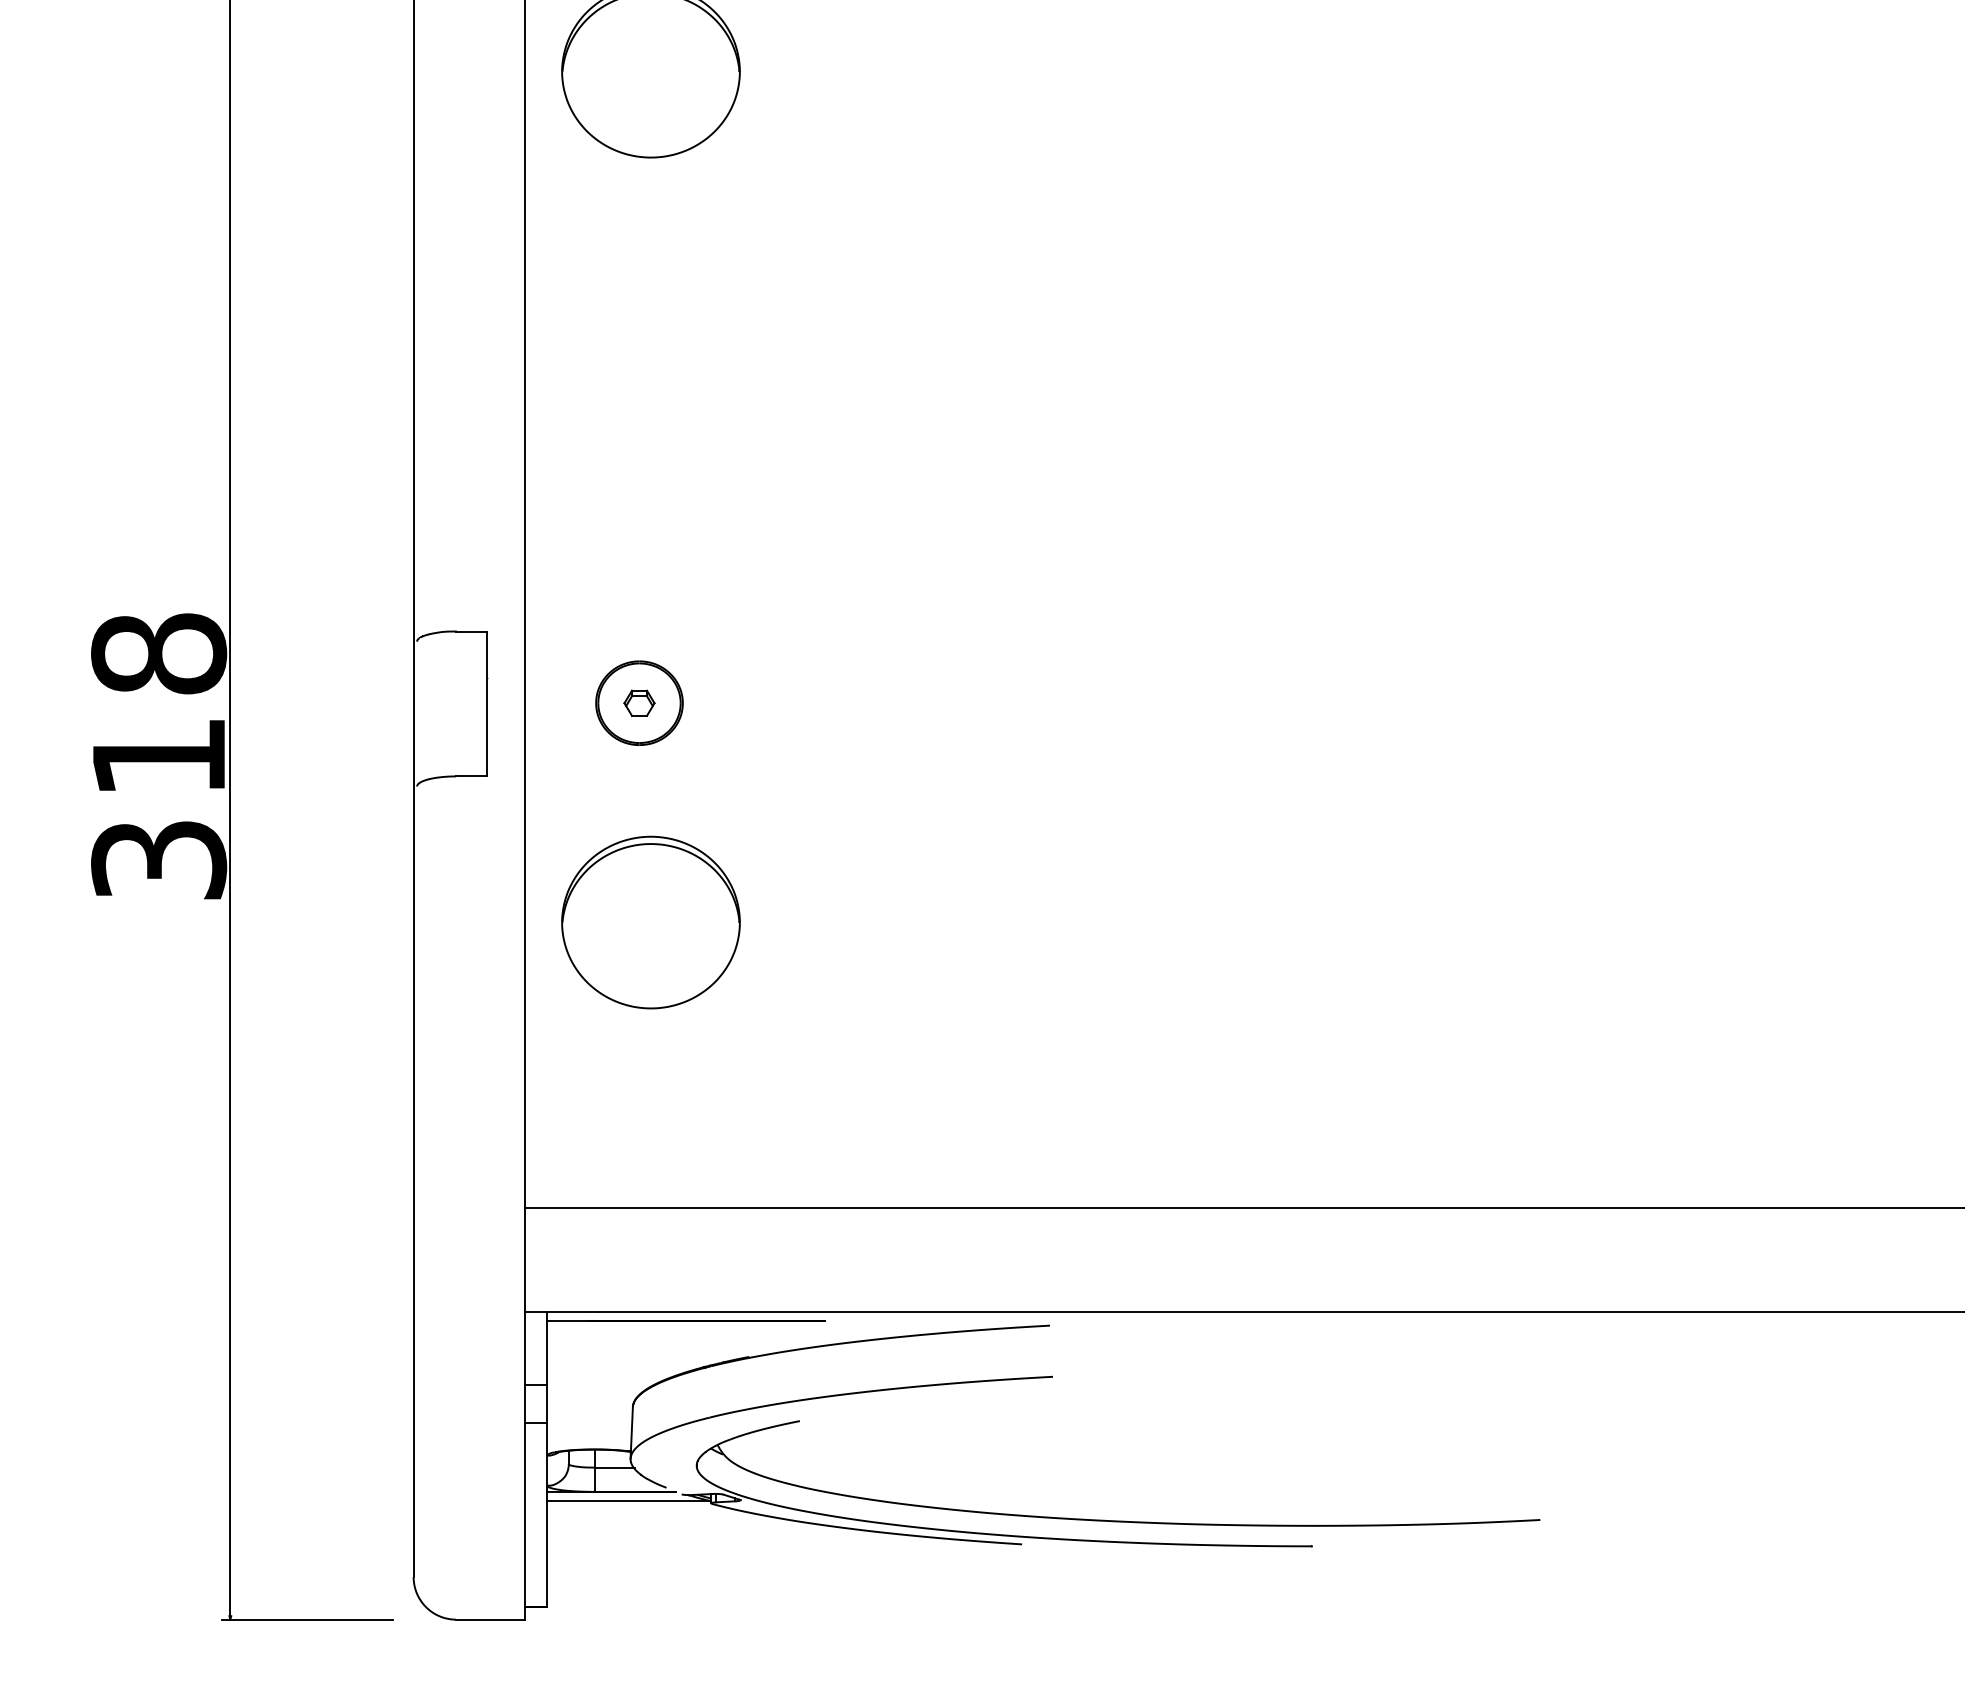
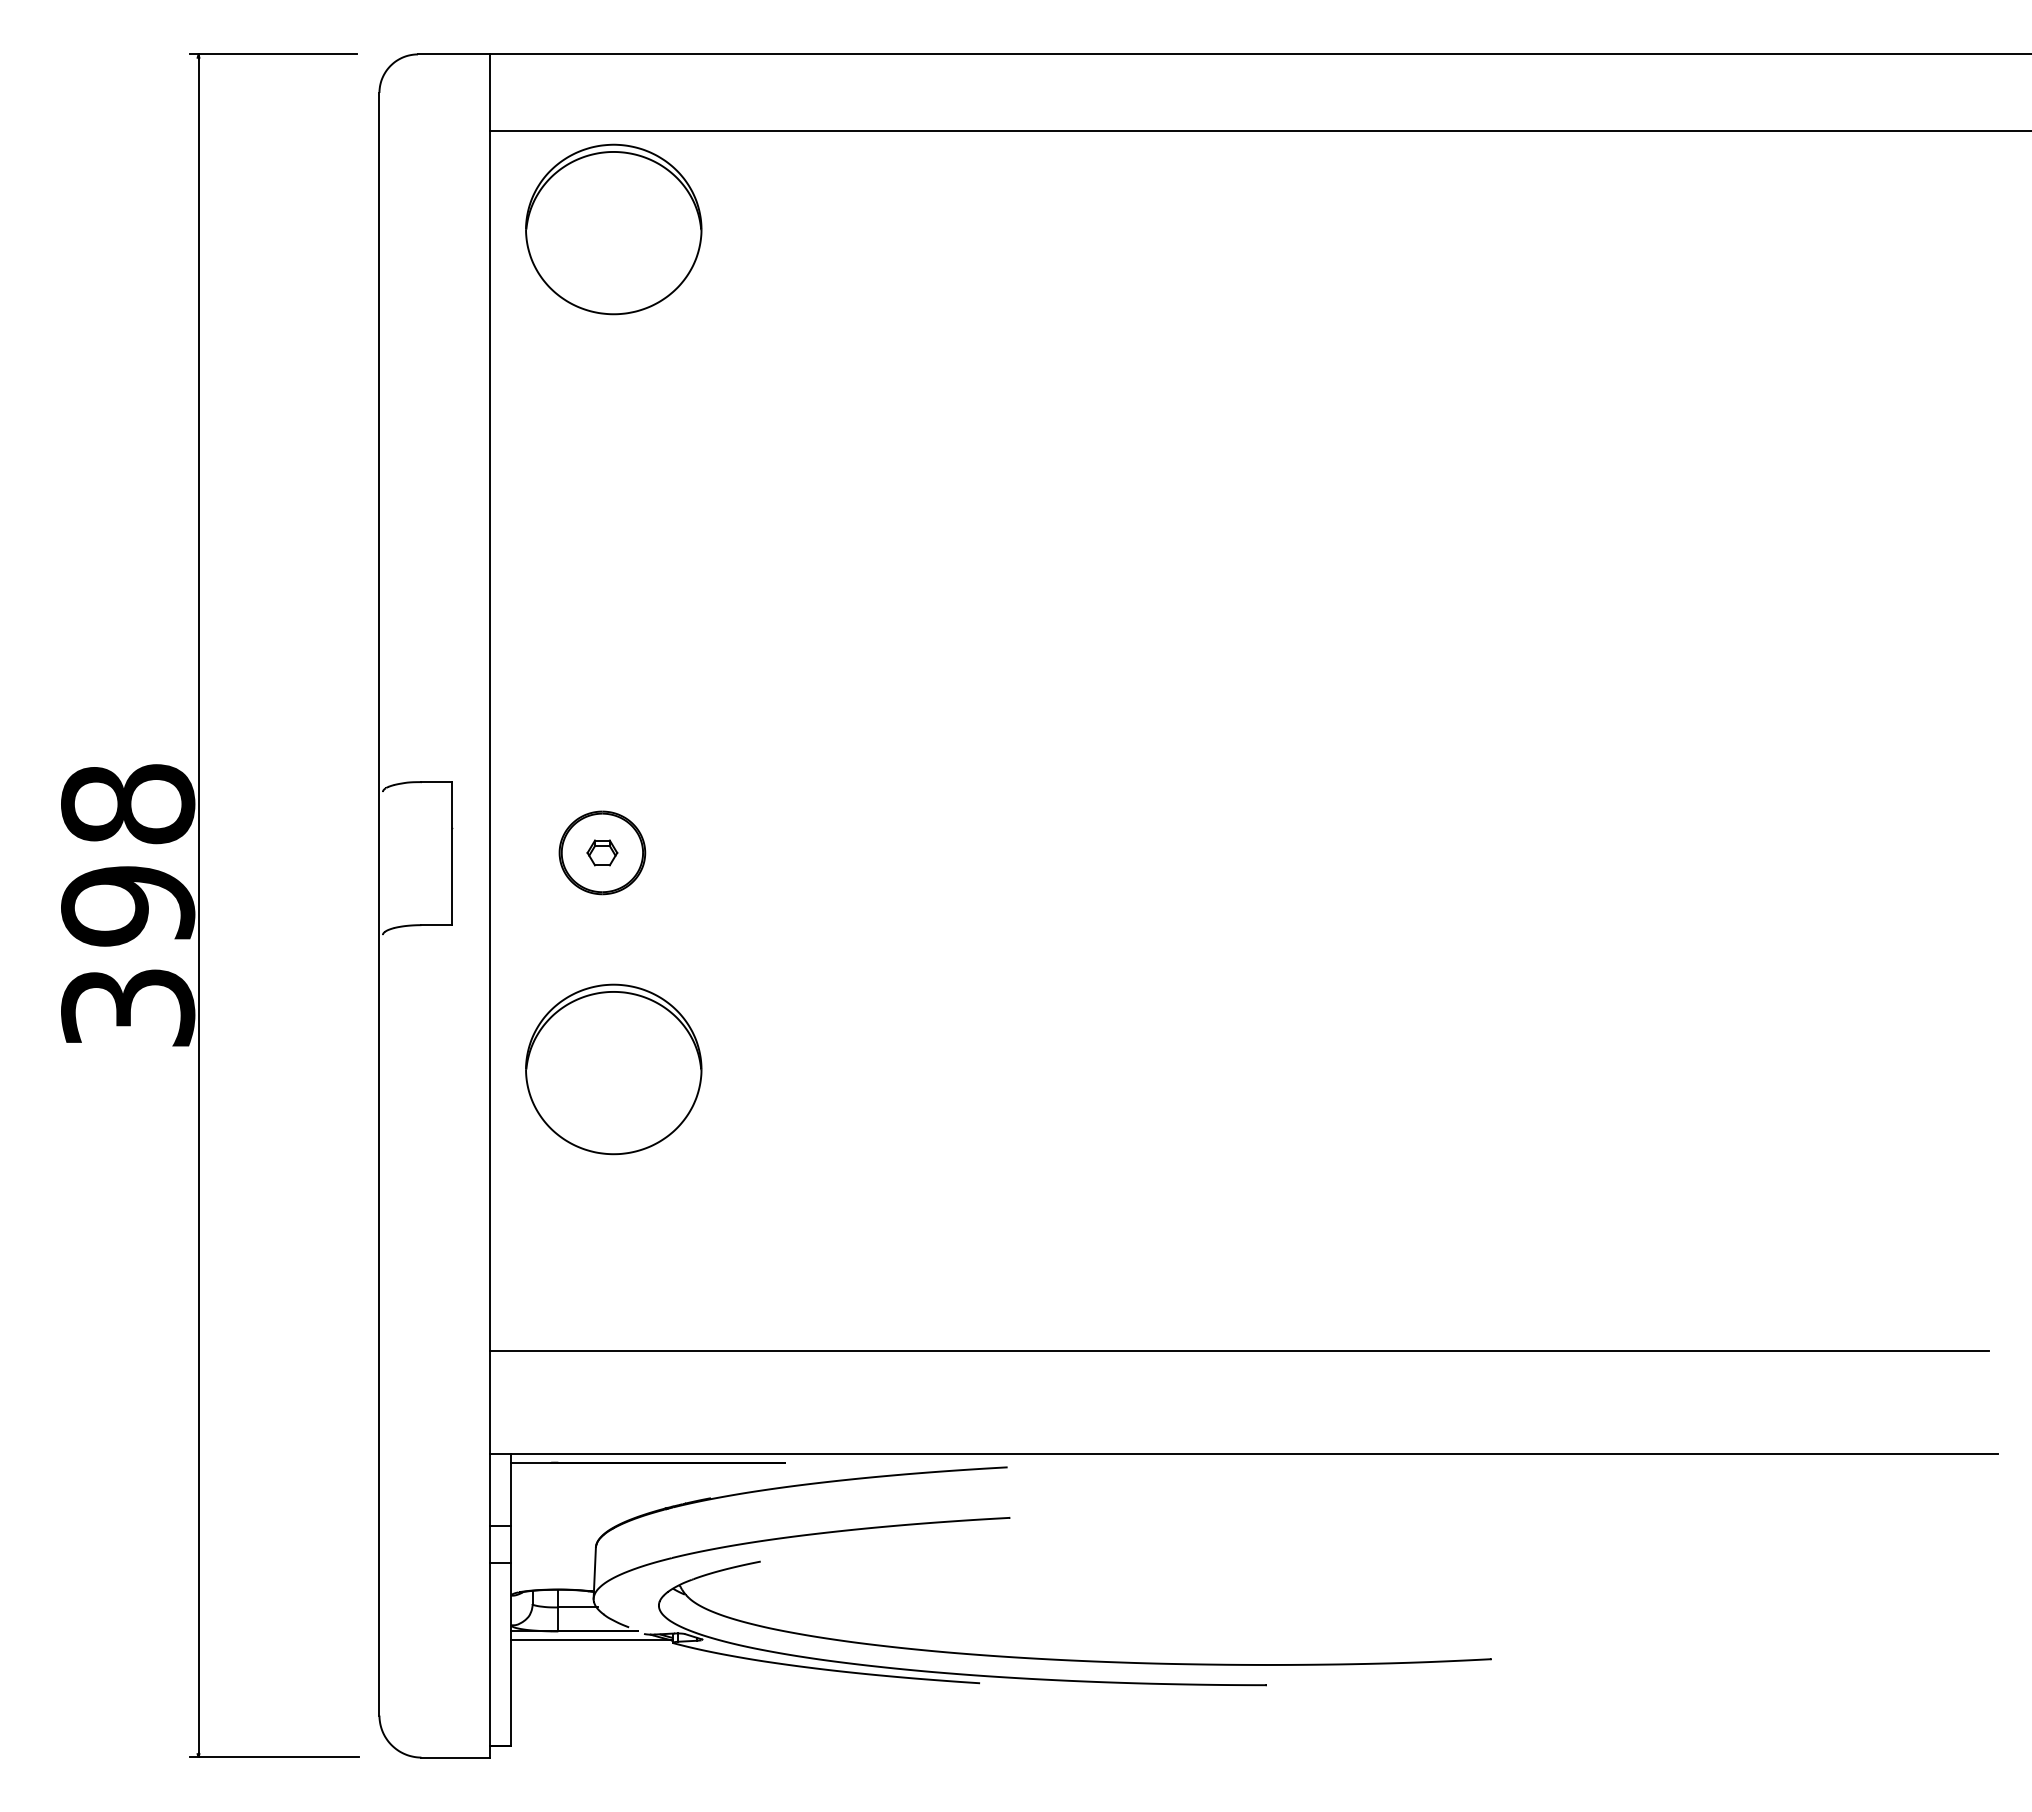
text: (159, 757) -> (128, 906), 318 -> 398

